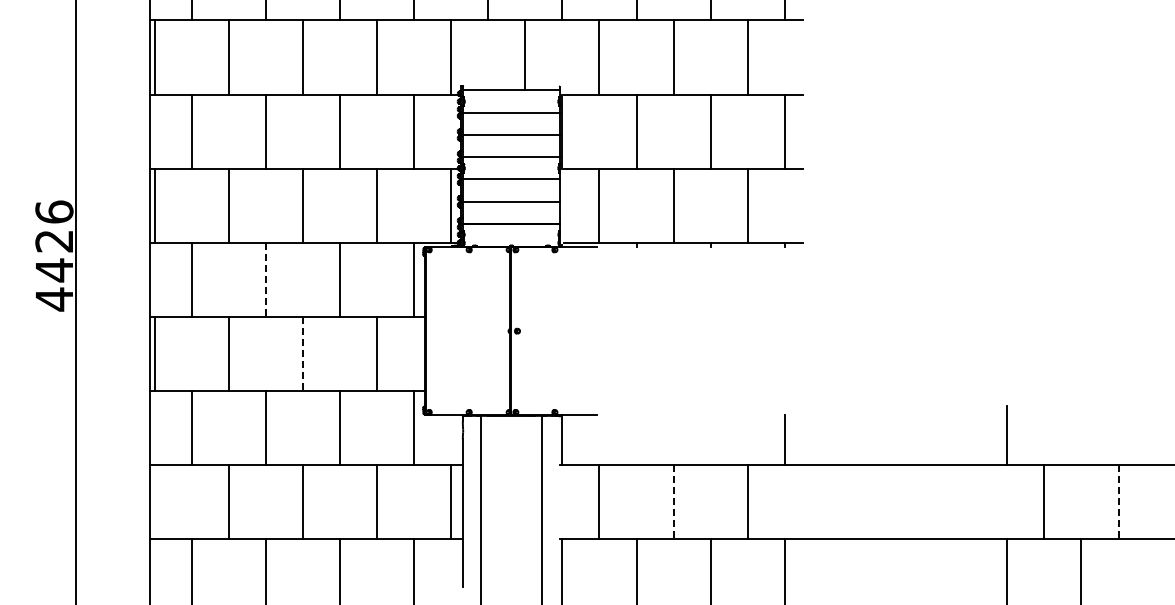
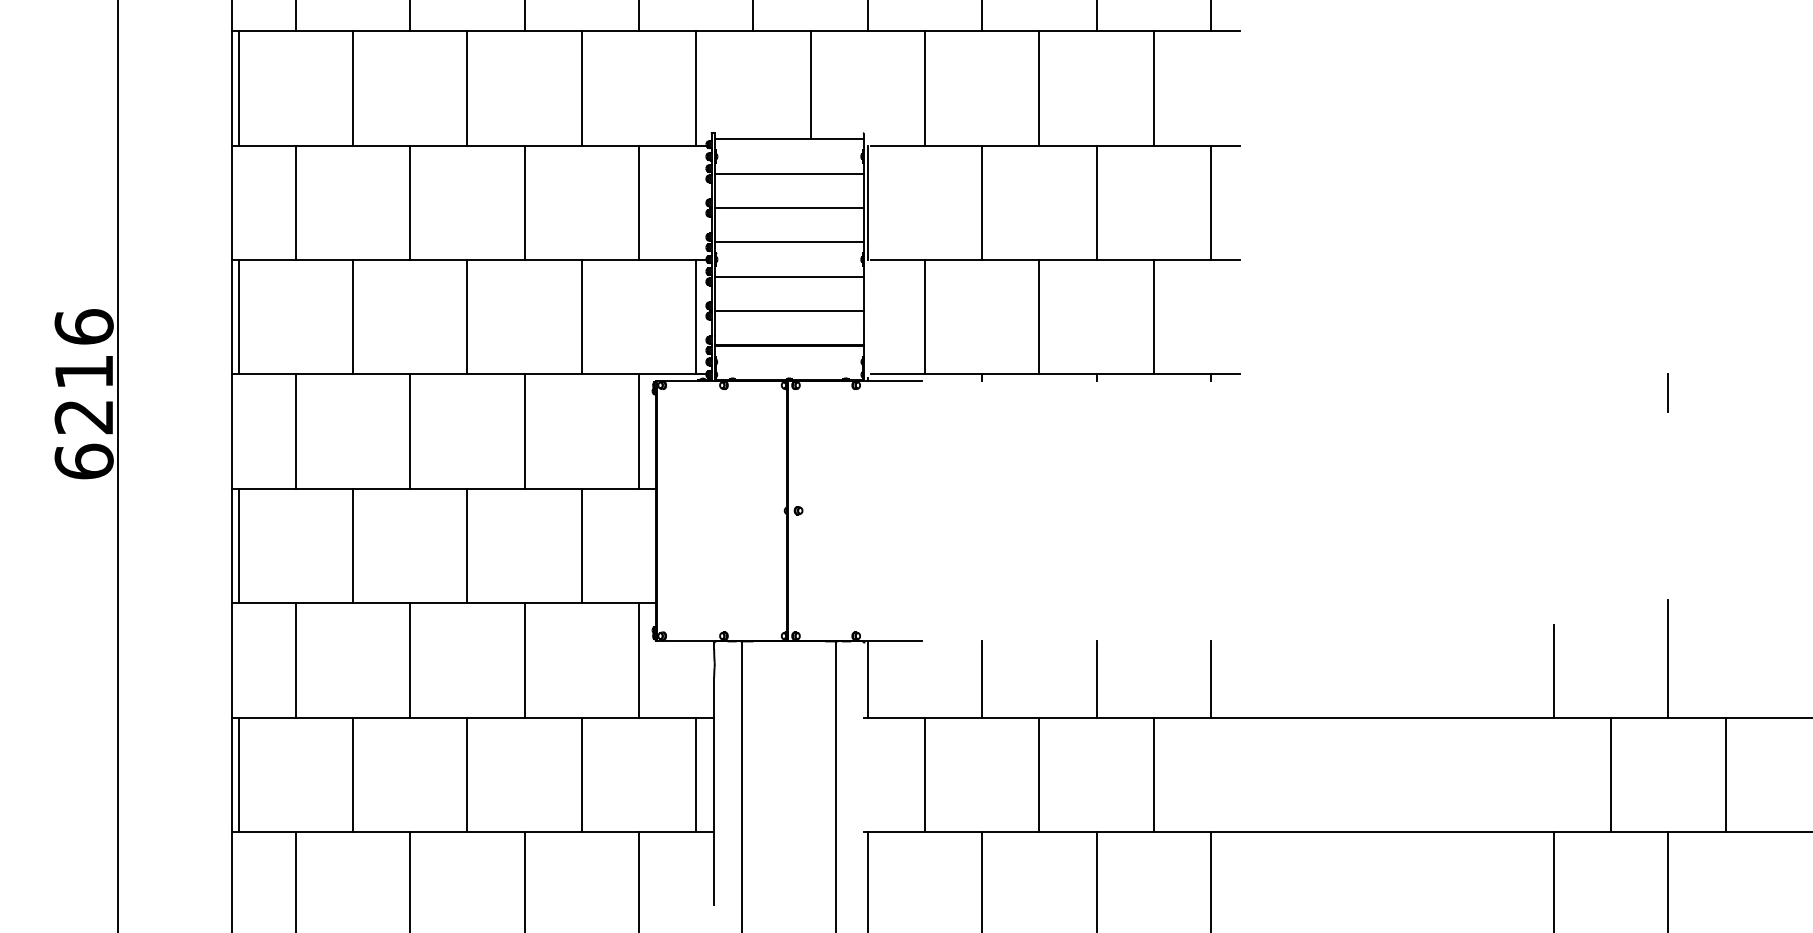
line: (1080, 254) -> (1667, 392), added
text: (54, 270) -> (84, 417), 4426 -> 6216
line: (265, 280) -> (409, 432), dashed -> solid
line: (302, 354) -> (466, 546), dashed -> solid
line: (1081, 427) -> (1668, 659), added
line: (636, 440) -> (982, 679), added
line: (710, 440) -> (1096, 679), added
line: (154, 502) -> (238, 775), added
line: (673, 502) -> (1039, 775), dashed -> solid
line: (1118, 502) -> (1725, 775), dashed -> solid

